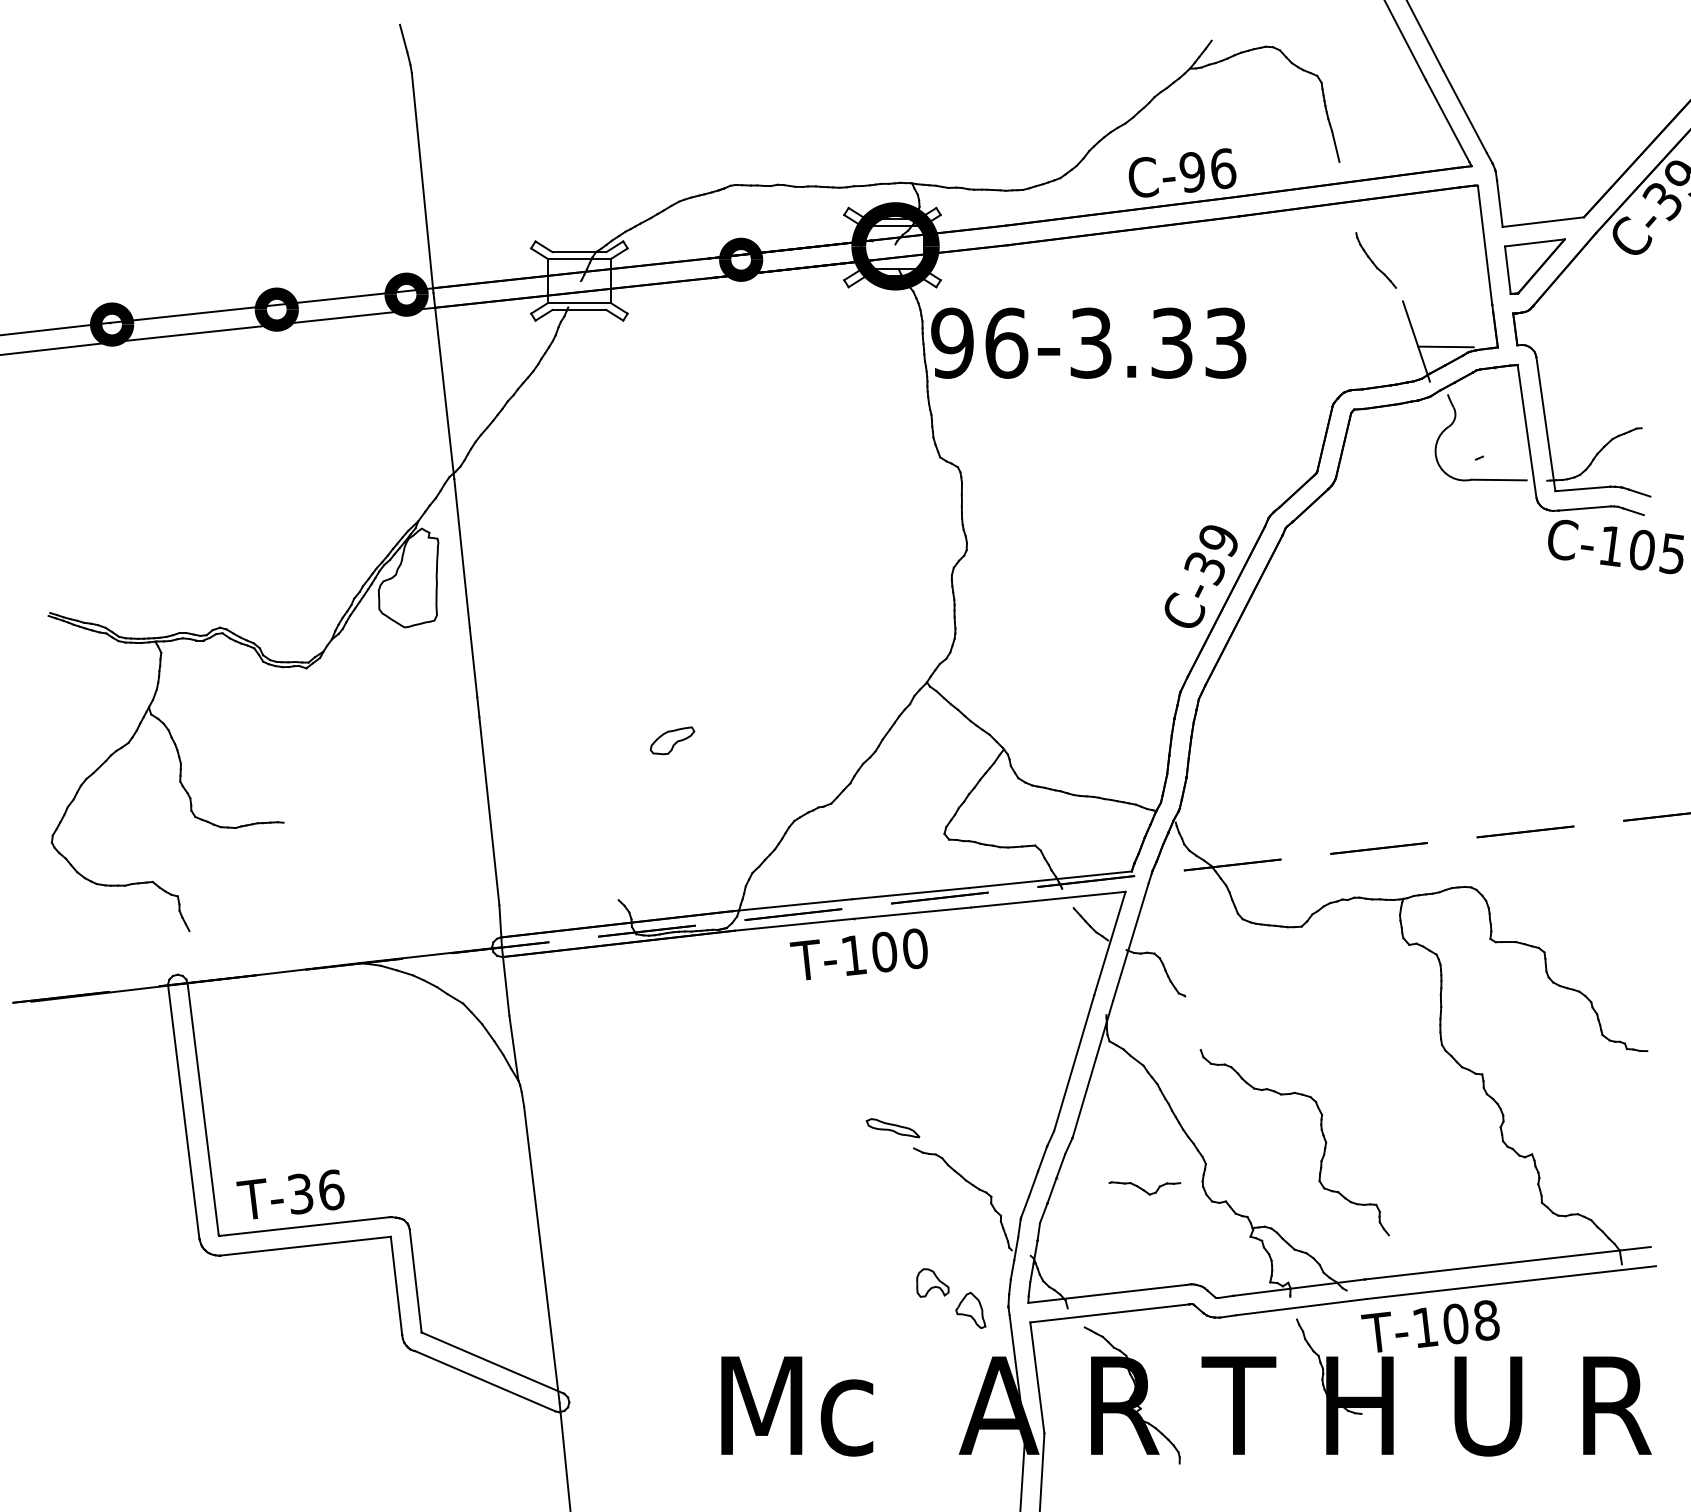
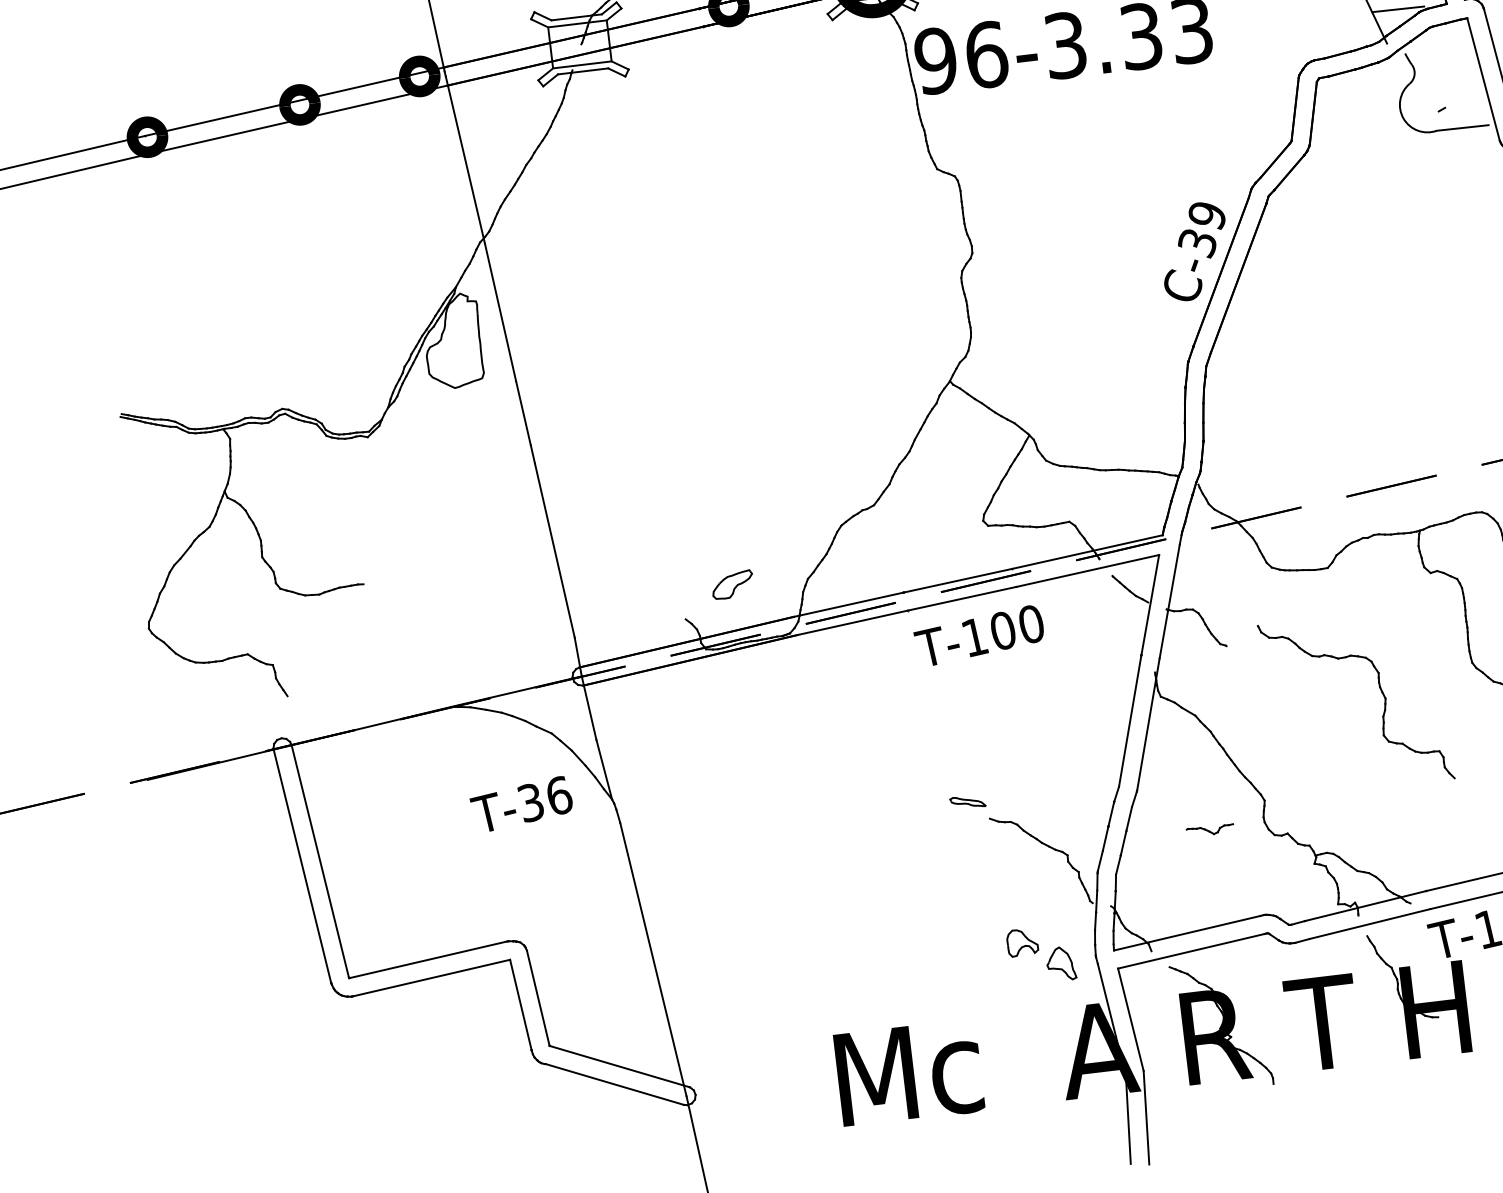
part: (672, 740) -> (732, 584), moved
text: (858, 954) -> (978, 635), moved
part: (892, 1128) -> (967, 802), size x0.7
part: (1320, 1130) -> (1378, 687), moved
part: (1144, 1188) -> (1209, 830), size x0.7
text: (290, 1194) -> (521, 804), moved

